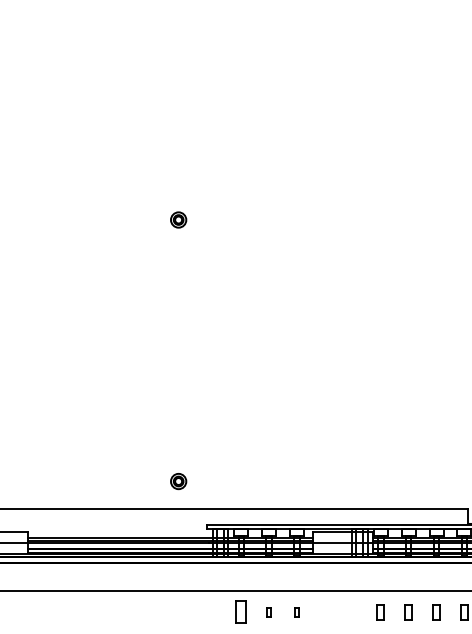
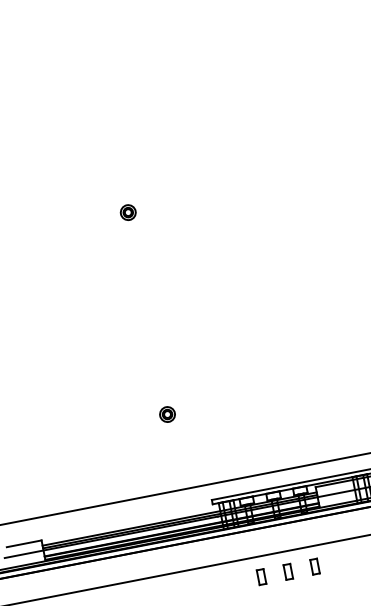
part: (178, 481) -> (167, 414), moved
part: (241, 612) -> (261, 577), size x0.71
part: (269, 612) -> (288, 572), size x1.67
part: (297, 612) -> (315, 566), size x1.67

